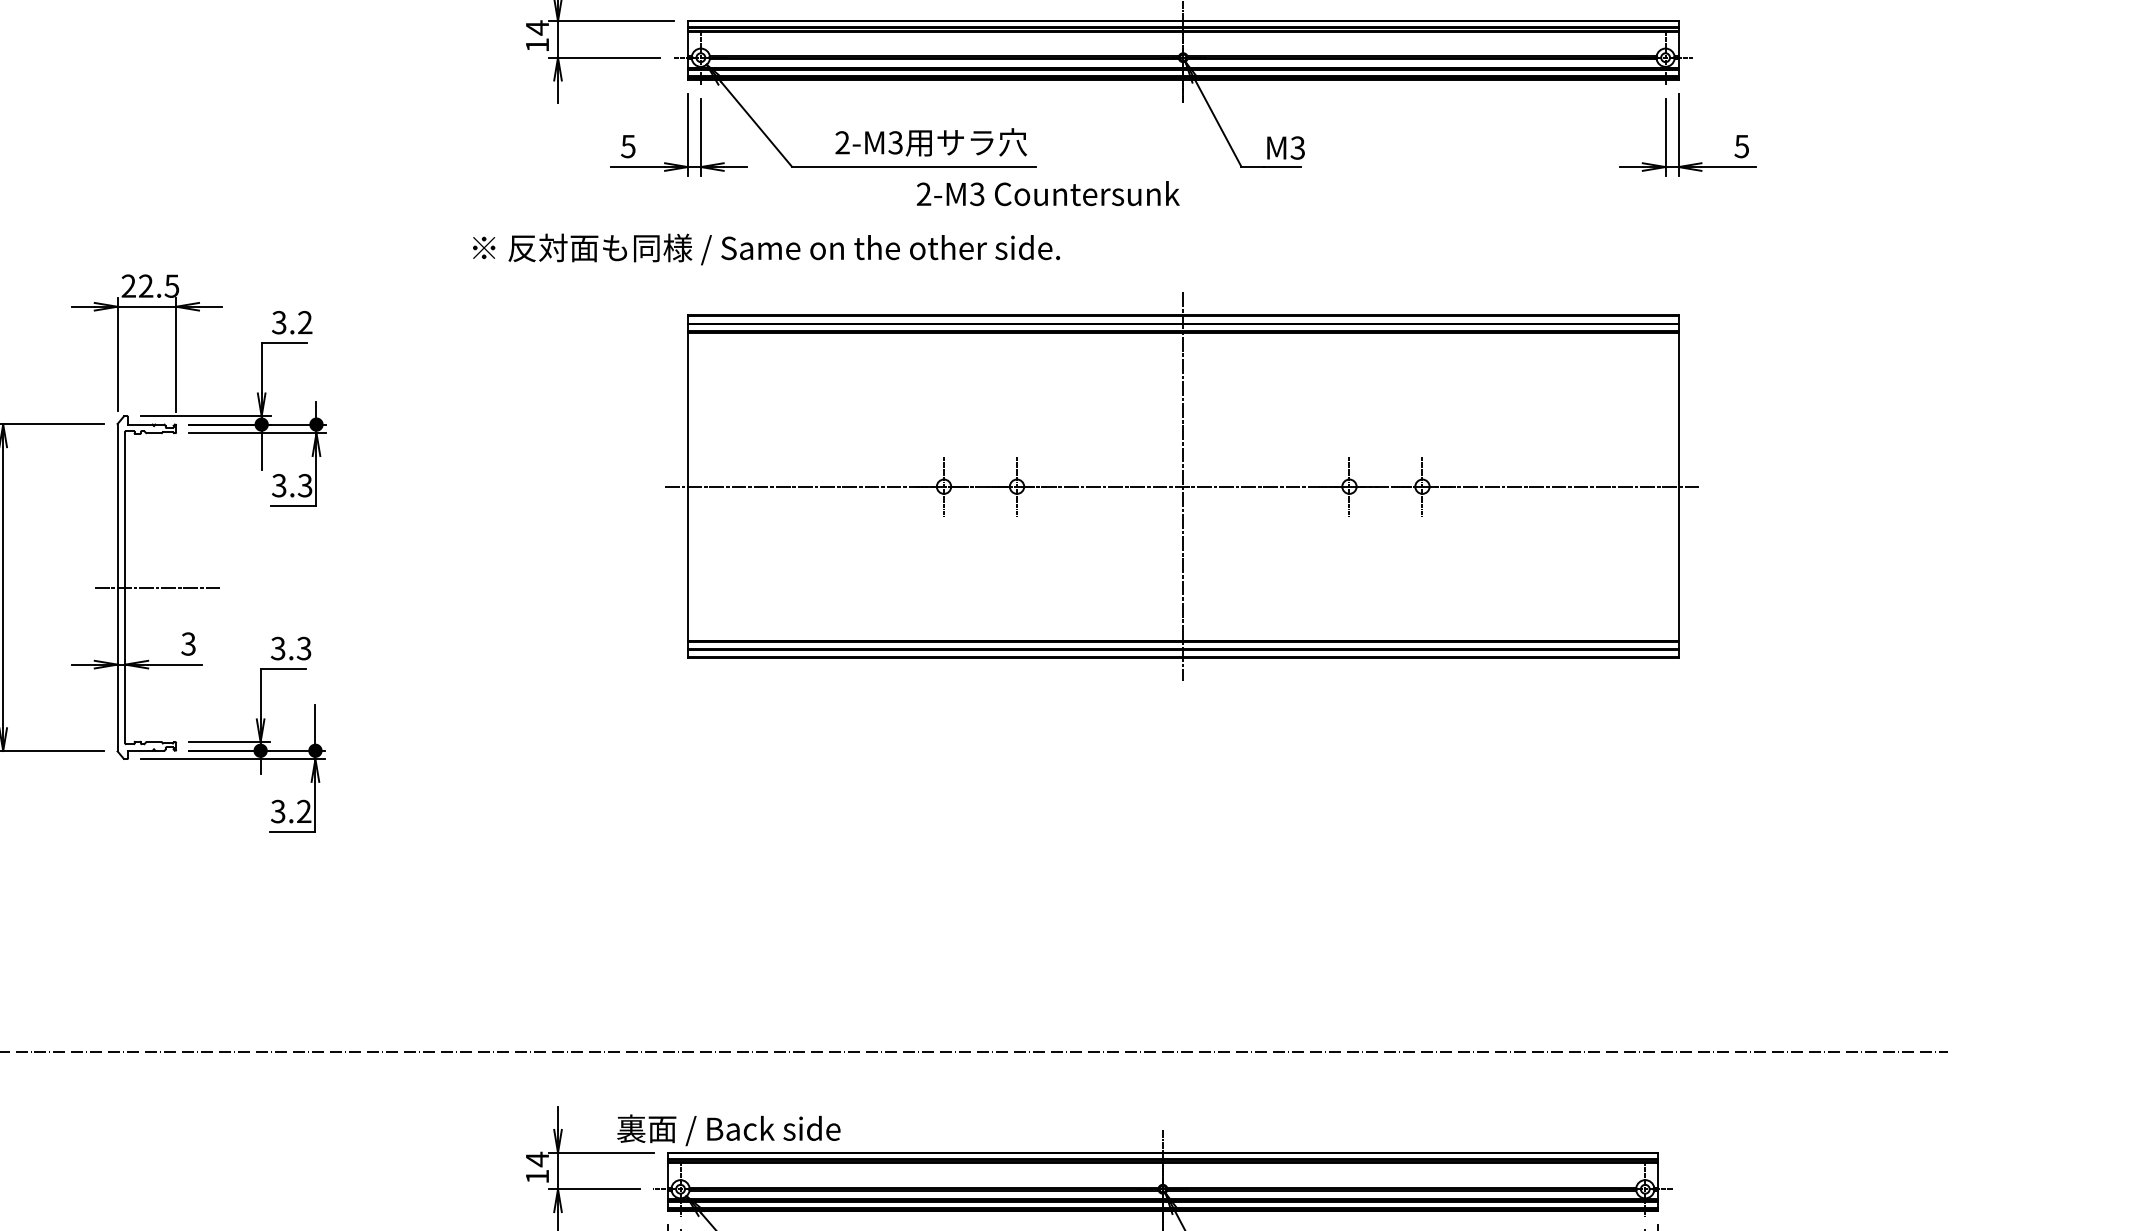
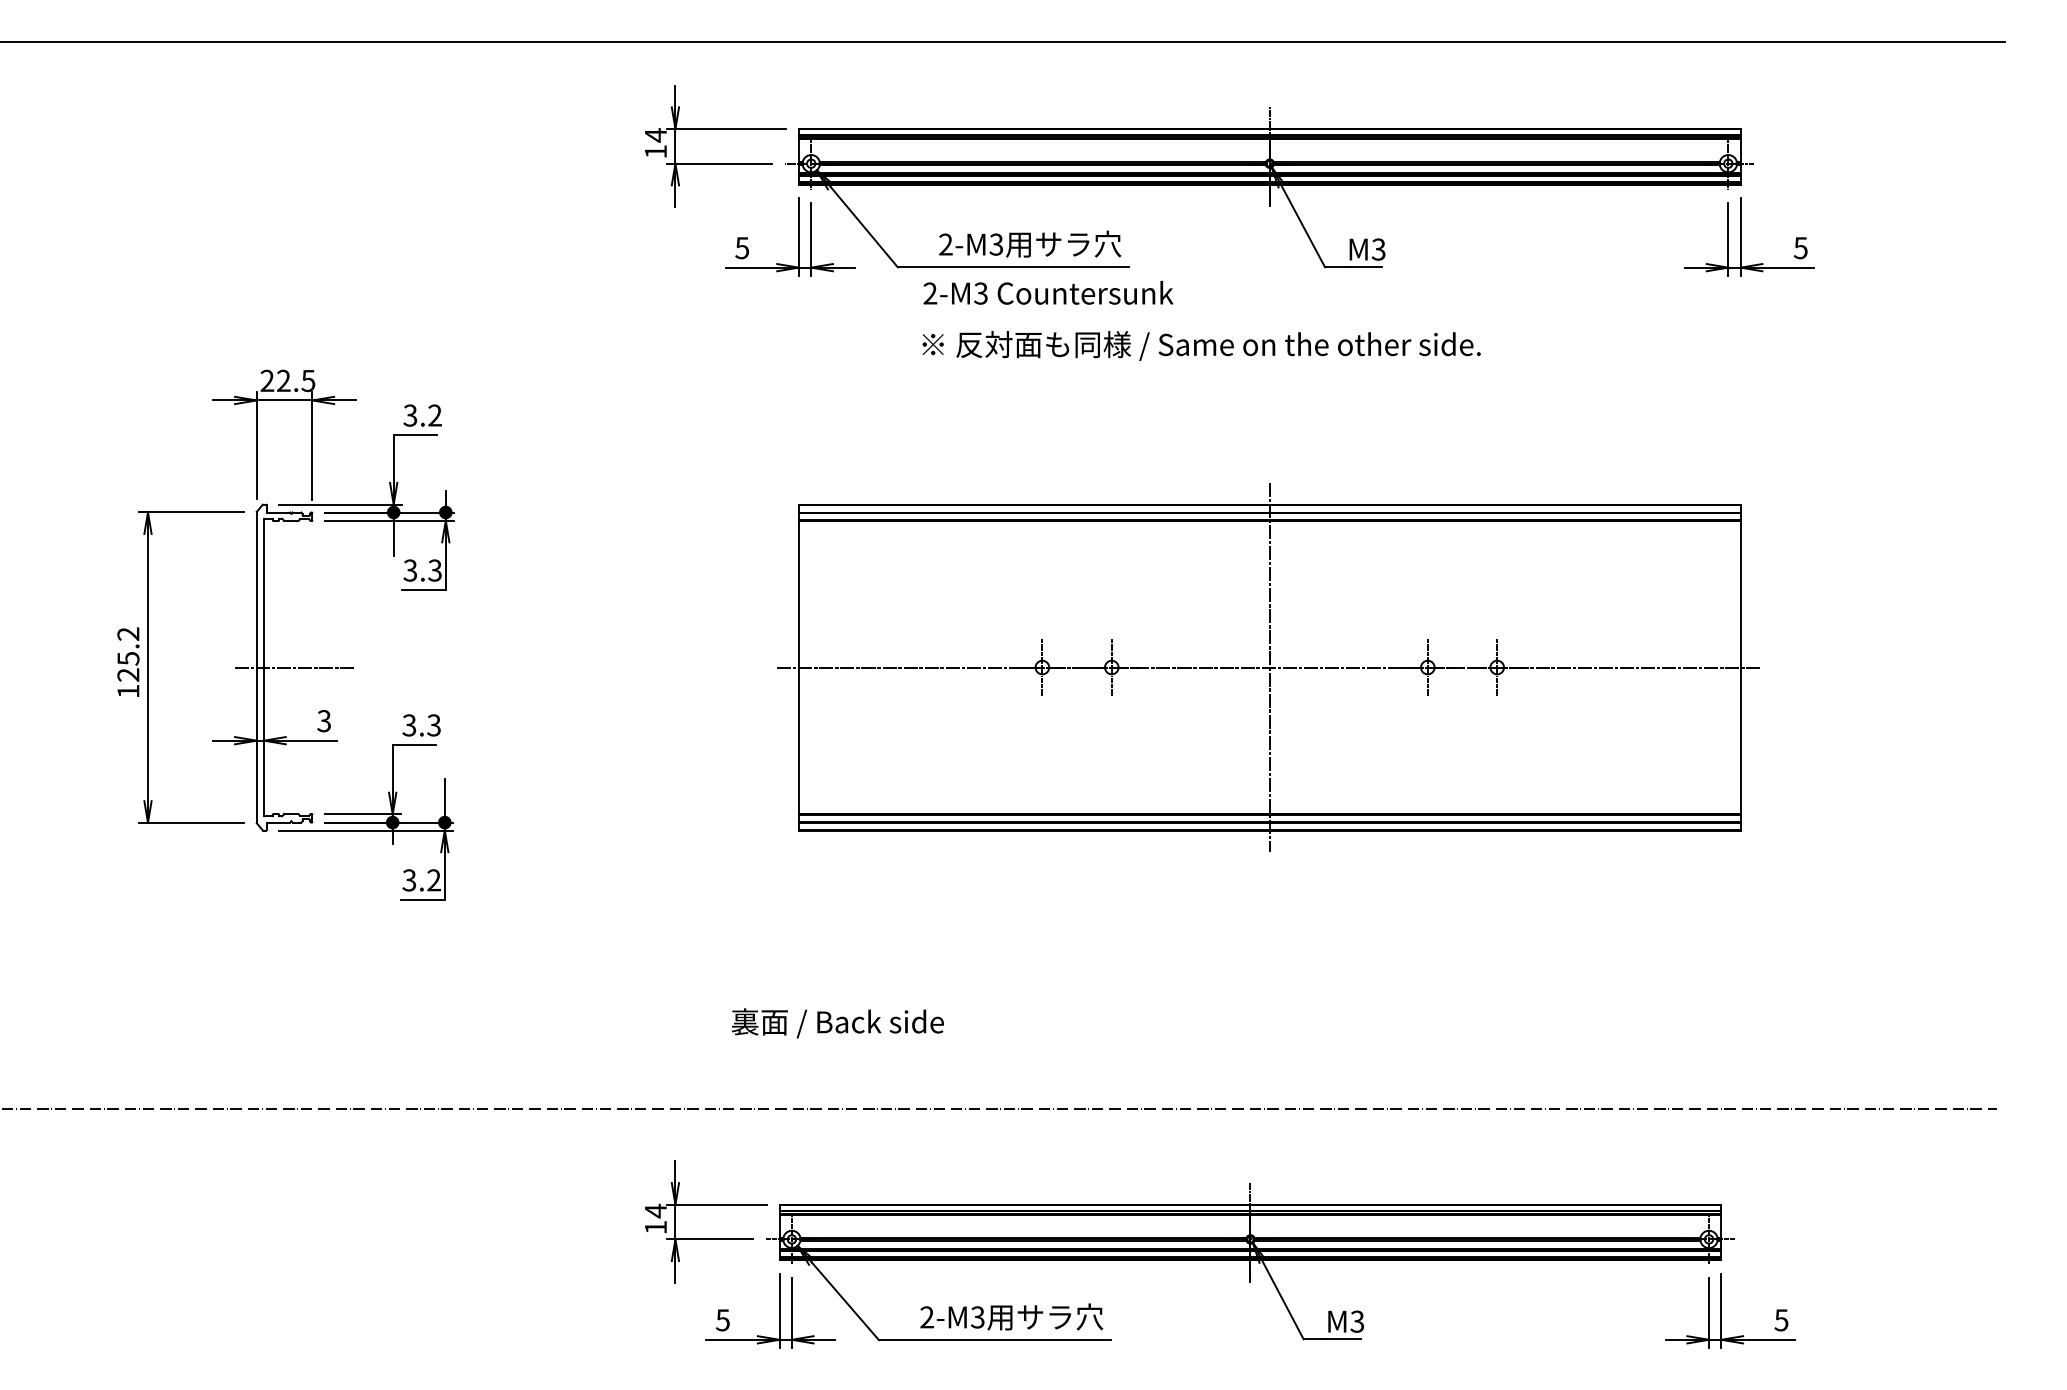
text: (1048, 193) -> (1048, 292), moved
text: (766, 248) -> (1201, 345), moved
part: (1181, 486) -> (1268, 667), moved
text: (728, 1130) -> (837, 1023), moved

